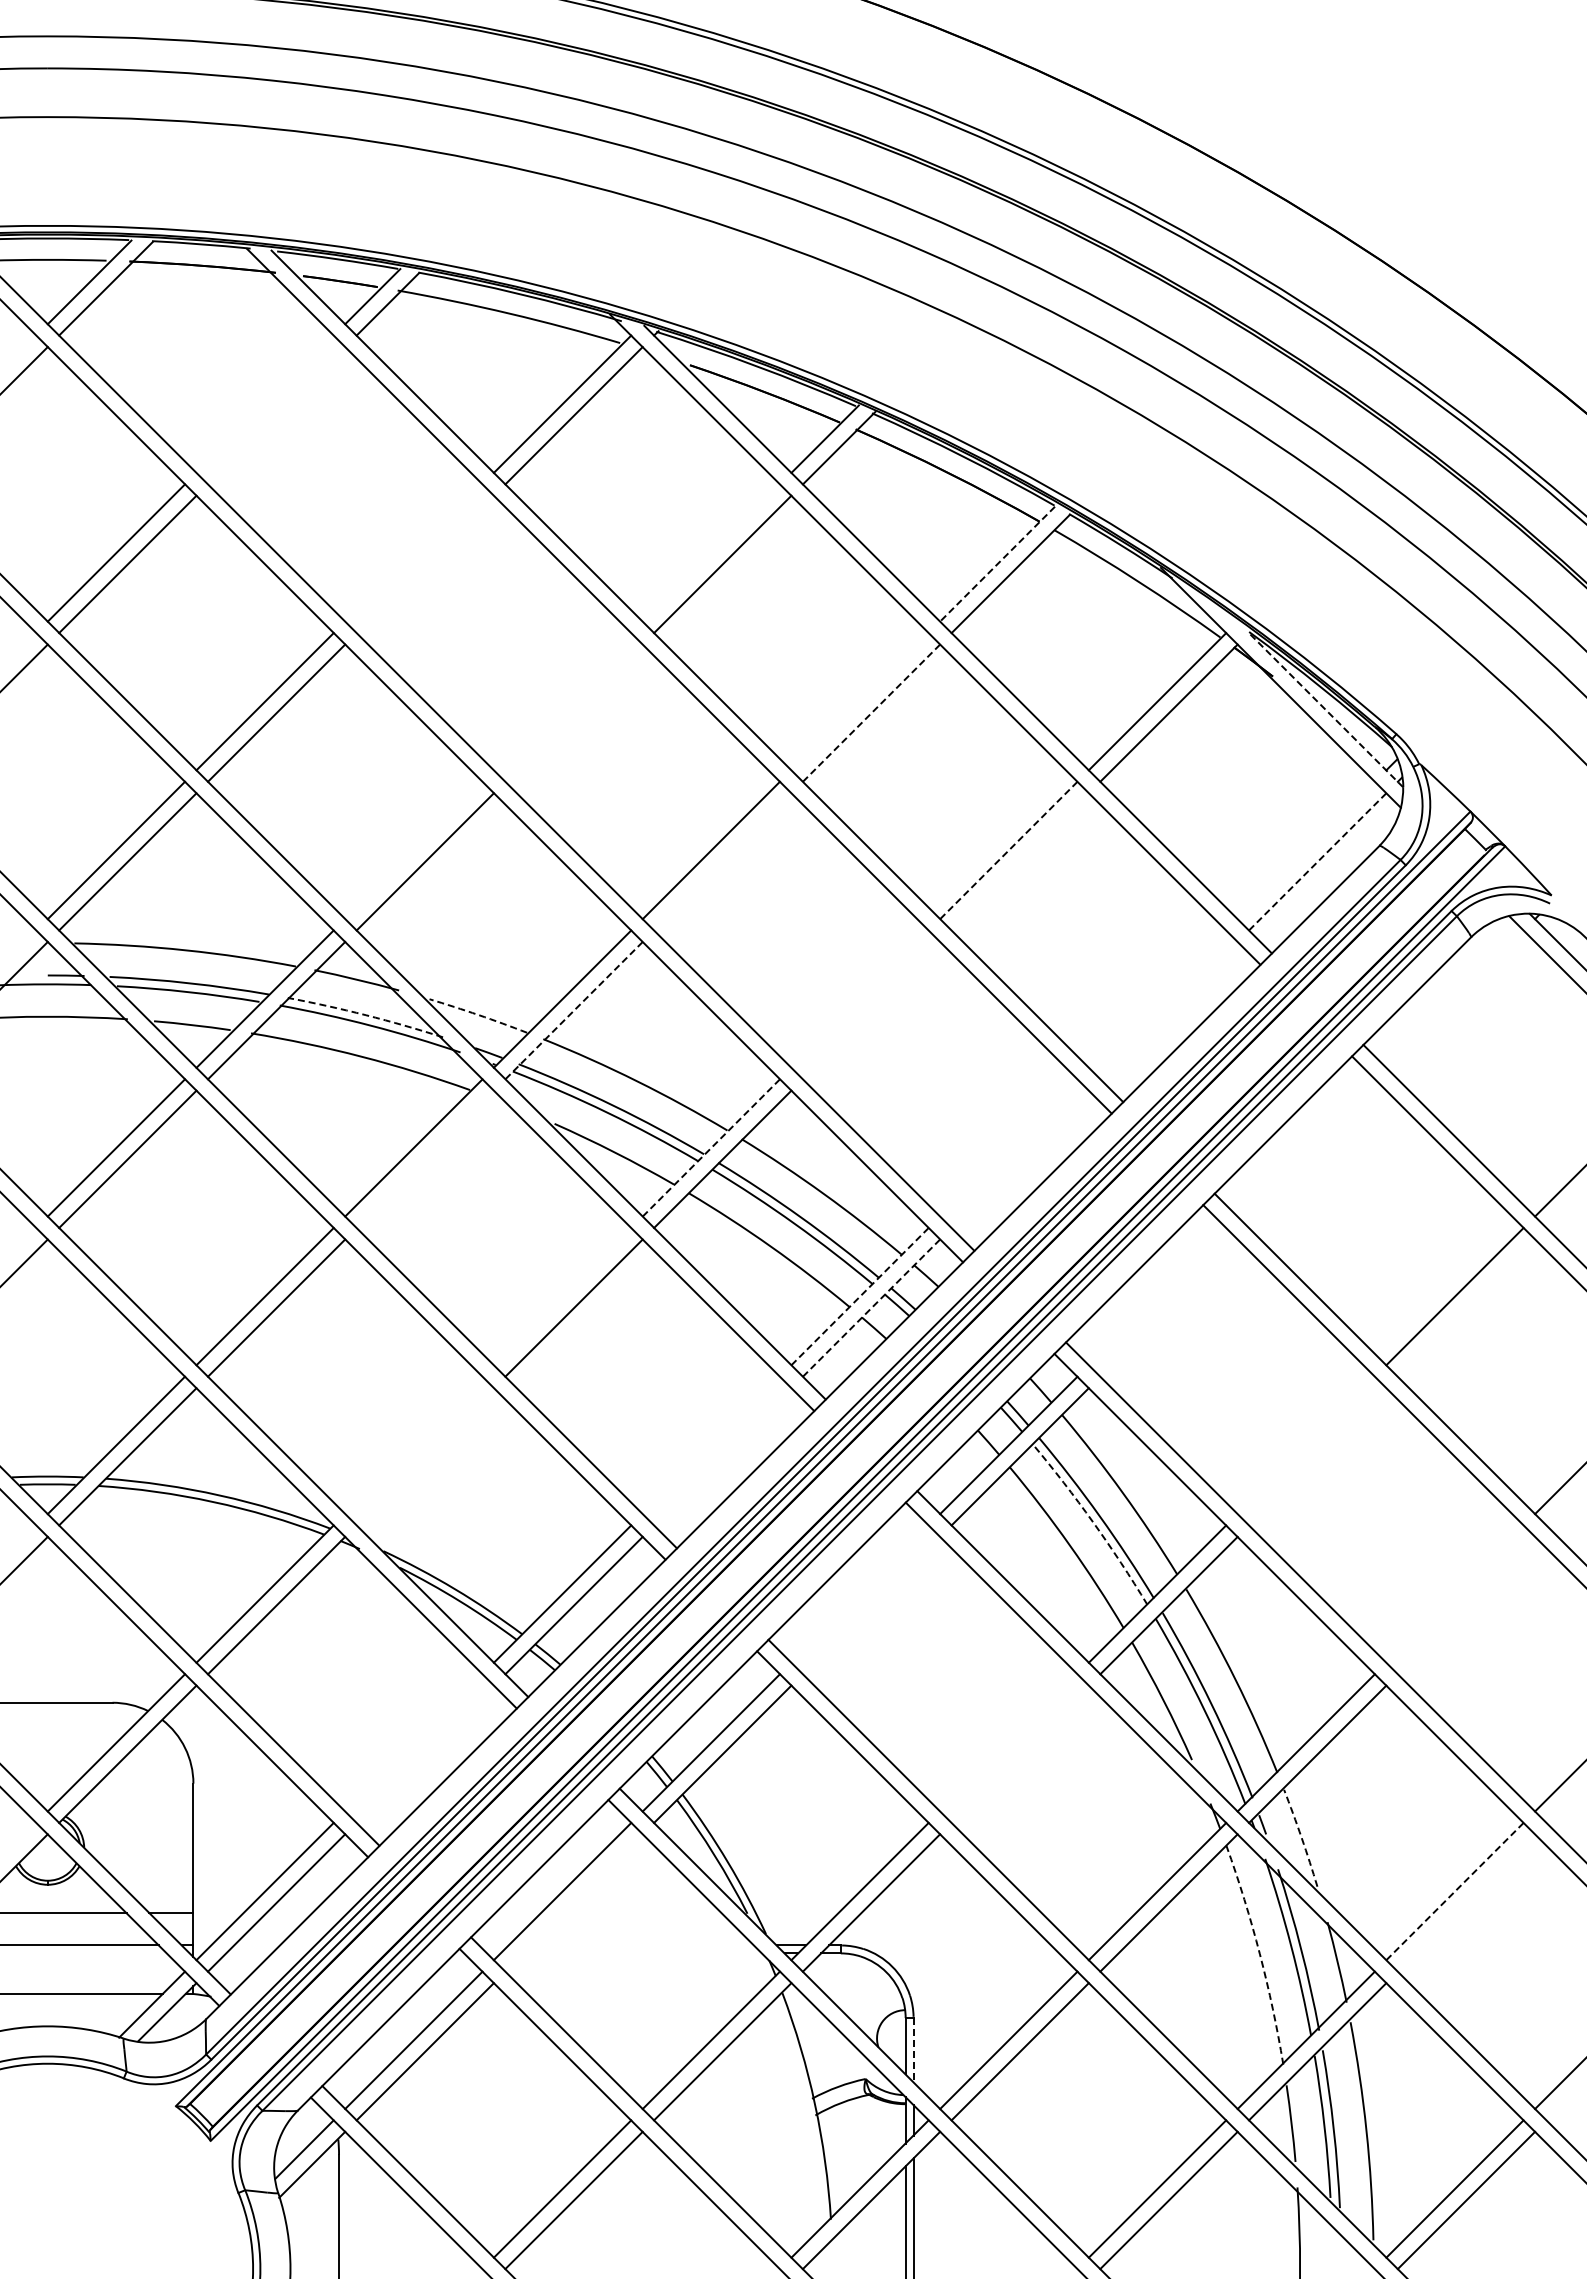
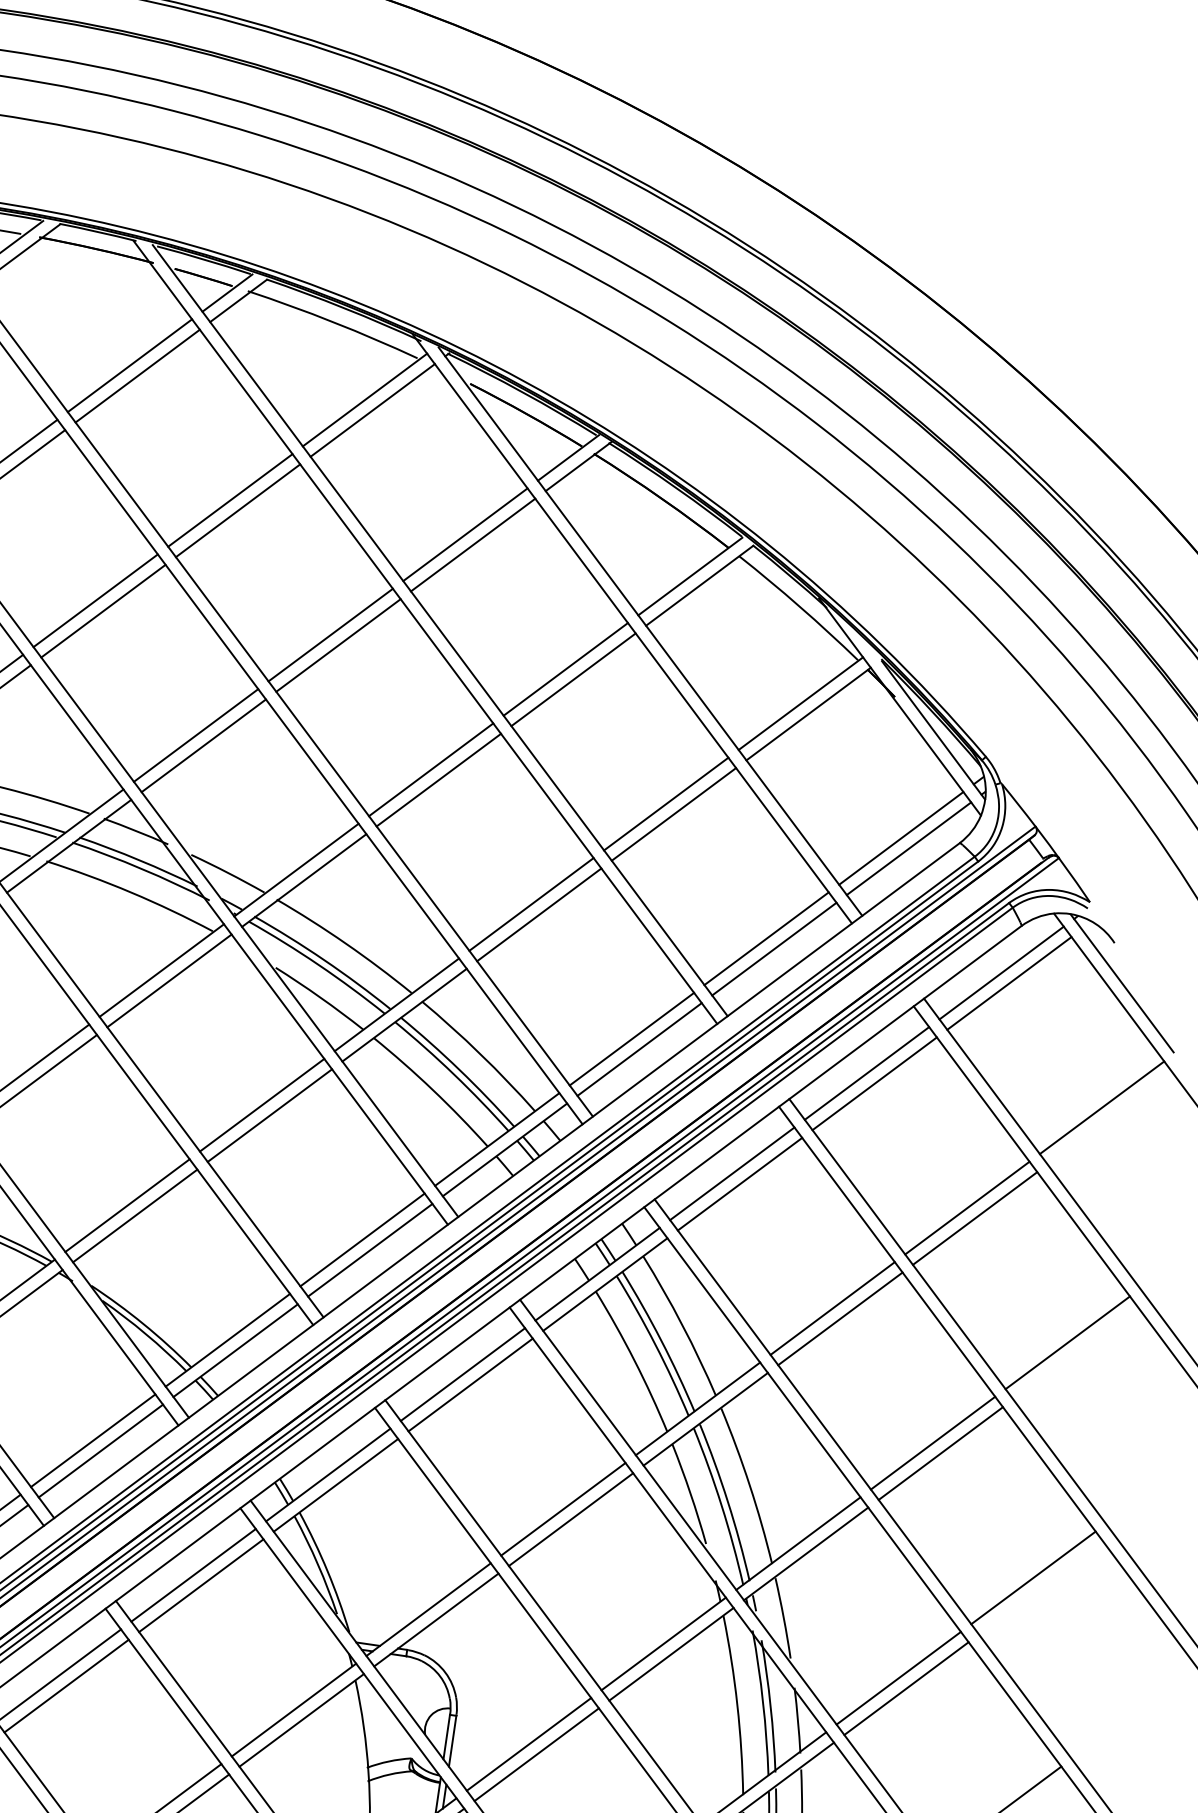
line: (264, 403) -> (129, 365), added
line: (276, 415) -> (137, 375), added
line: (413, 552) -> (230, 499), added
line: (710, 552) -> (464, 534), added
line: (424, 564) -> (237, 510), added
line: (997, 564) -> (690, 576), dashed -> solid
line: (562, 701) -> (330, 634), added
line: (859, 701) -> (565, 669), added
line: (1326, 710) -> (933, 730), dashed -> solid
line: (573, 712) -> (338, 644), added
line: (871, 713) -> (573, 680), dashed -> solid
line: (413, 850) -> (195, 735), added
line: (1008, 850) -> (665, 804), dashed -> solid
line: (1305, 850) -> (900, 838), added
line: (722, 861) -> (438, 779), added
line: (1019, 861) -> (673, 814), added
line: (1317, 862) -> (908, 849), dashed -> solid
line: (859, 998) -> (531, 903), added
line: (1157, 998) -> (766, 938), added
line: (1454, 998) -> (1001, 972), added
line: (871, 1010) -> (539, 914), added
line: (1168, 1010) -> (773, 948), added
line: (1466, 1010) -> (1009, 983), added
line: (573, 1011) -> (303, 881), dashed -> solid
arc: (366, 1015) -> (139, 860), dashed -> solid
arc: (478, 1015) -> (228, 873), dashed -> solid
line: (1008, 1147) -> (631, 1038), added
line: (1305, 1147) -> (866, 1073), added
line: (710, 1148) -> (396, 1005), dashed -> solid
line: (424, 1159) -> (168, 980), added
line: (1019, 1159) -> (639, 1049), added
line: (1317, 1159) -> (874, 1083), added
line: (562, 1296) -> (262, 1105), added
line: (1157, 1296) -> (732, 1173), added
line: (859, 1297) -> (496, 1140), dashed -> solid
line: (1168, 1307) -> (739, 1183), added
line: (1466, 1307) -> (975, 1218), added
line: (871, 1308) -> (504, 1150), dashed -> solid
line: (413, 1445) -> (127, 1205), added
line: (710, 1445) -> (361, 1239), added
line: (1305, 1445) -> (832, 1308), added
line: (424, 1456) -> (134, 1215), added
line: (722, 1456) -> (370, 1249), added
line: (1317, 1456) -> (840, 1318), added
arc: (1093, 1522) -> (655, 1344), dashed -> solid
line: (859, 1593) -> (462, 1374), added
line: (1454, 1593) -> (932, 1442), added
line: (871, 1605) -> (470, 1384), added
line: (1466, 1605) -> (940, 1453), added
line: (413, 1742) -> (92, 1440), added
line: (1008, 1742) -> (563, 1508), added
line: (424, 1753) -> (100, 1450), added
line: (1019, 1753) -> (570, 1518), added
arc: (1301, 1837) -> (783, 1617), dashed -> solid
line: (1454, 1891) -> (898, 1678), dashed -> solid
line: (573, 1902) -> (200, 1585), added
line: (1466, 1902) -> (906, 1688), added
arc: (1259, 1953) -> (737, 1704), dashed -> solid
line: (913, 2050) -> (452, 1741), dashed -> solid

